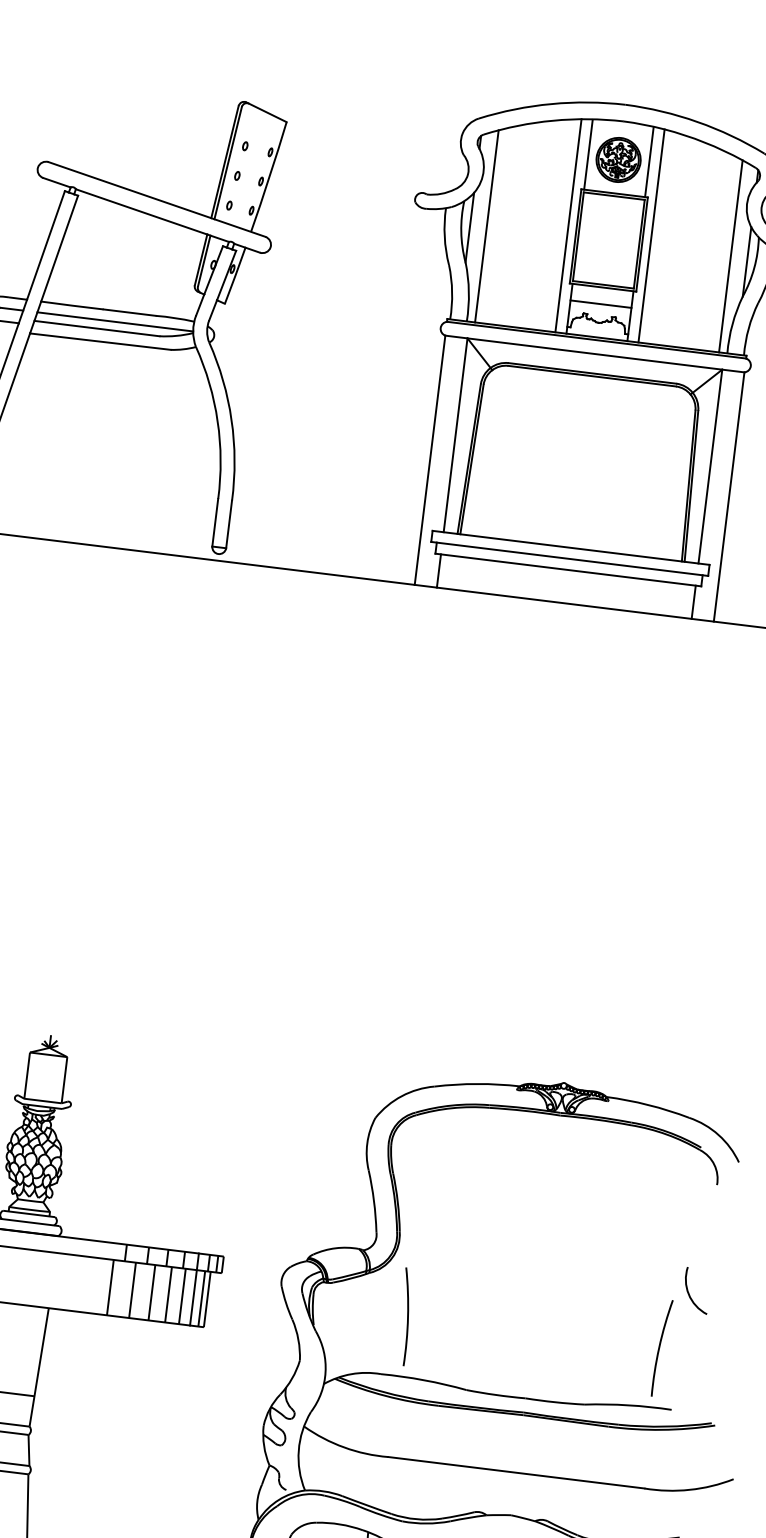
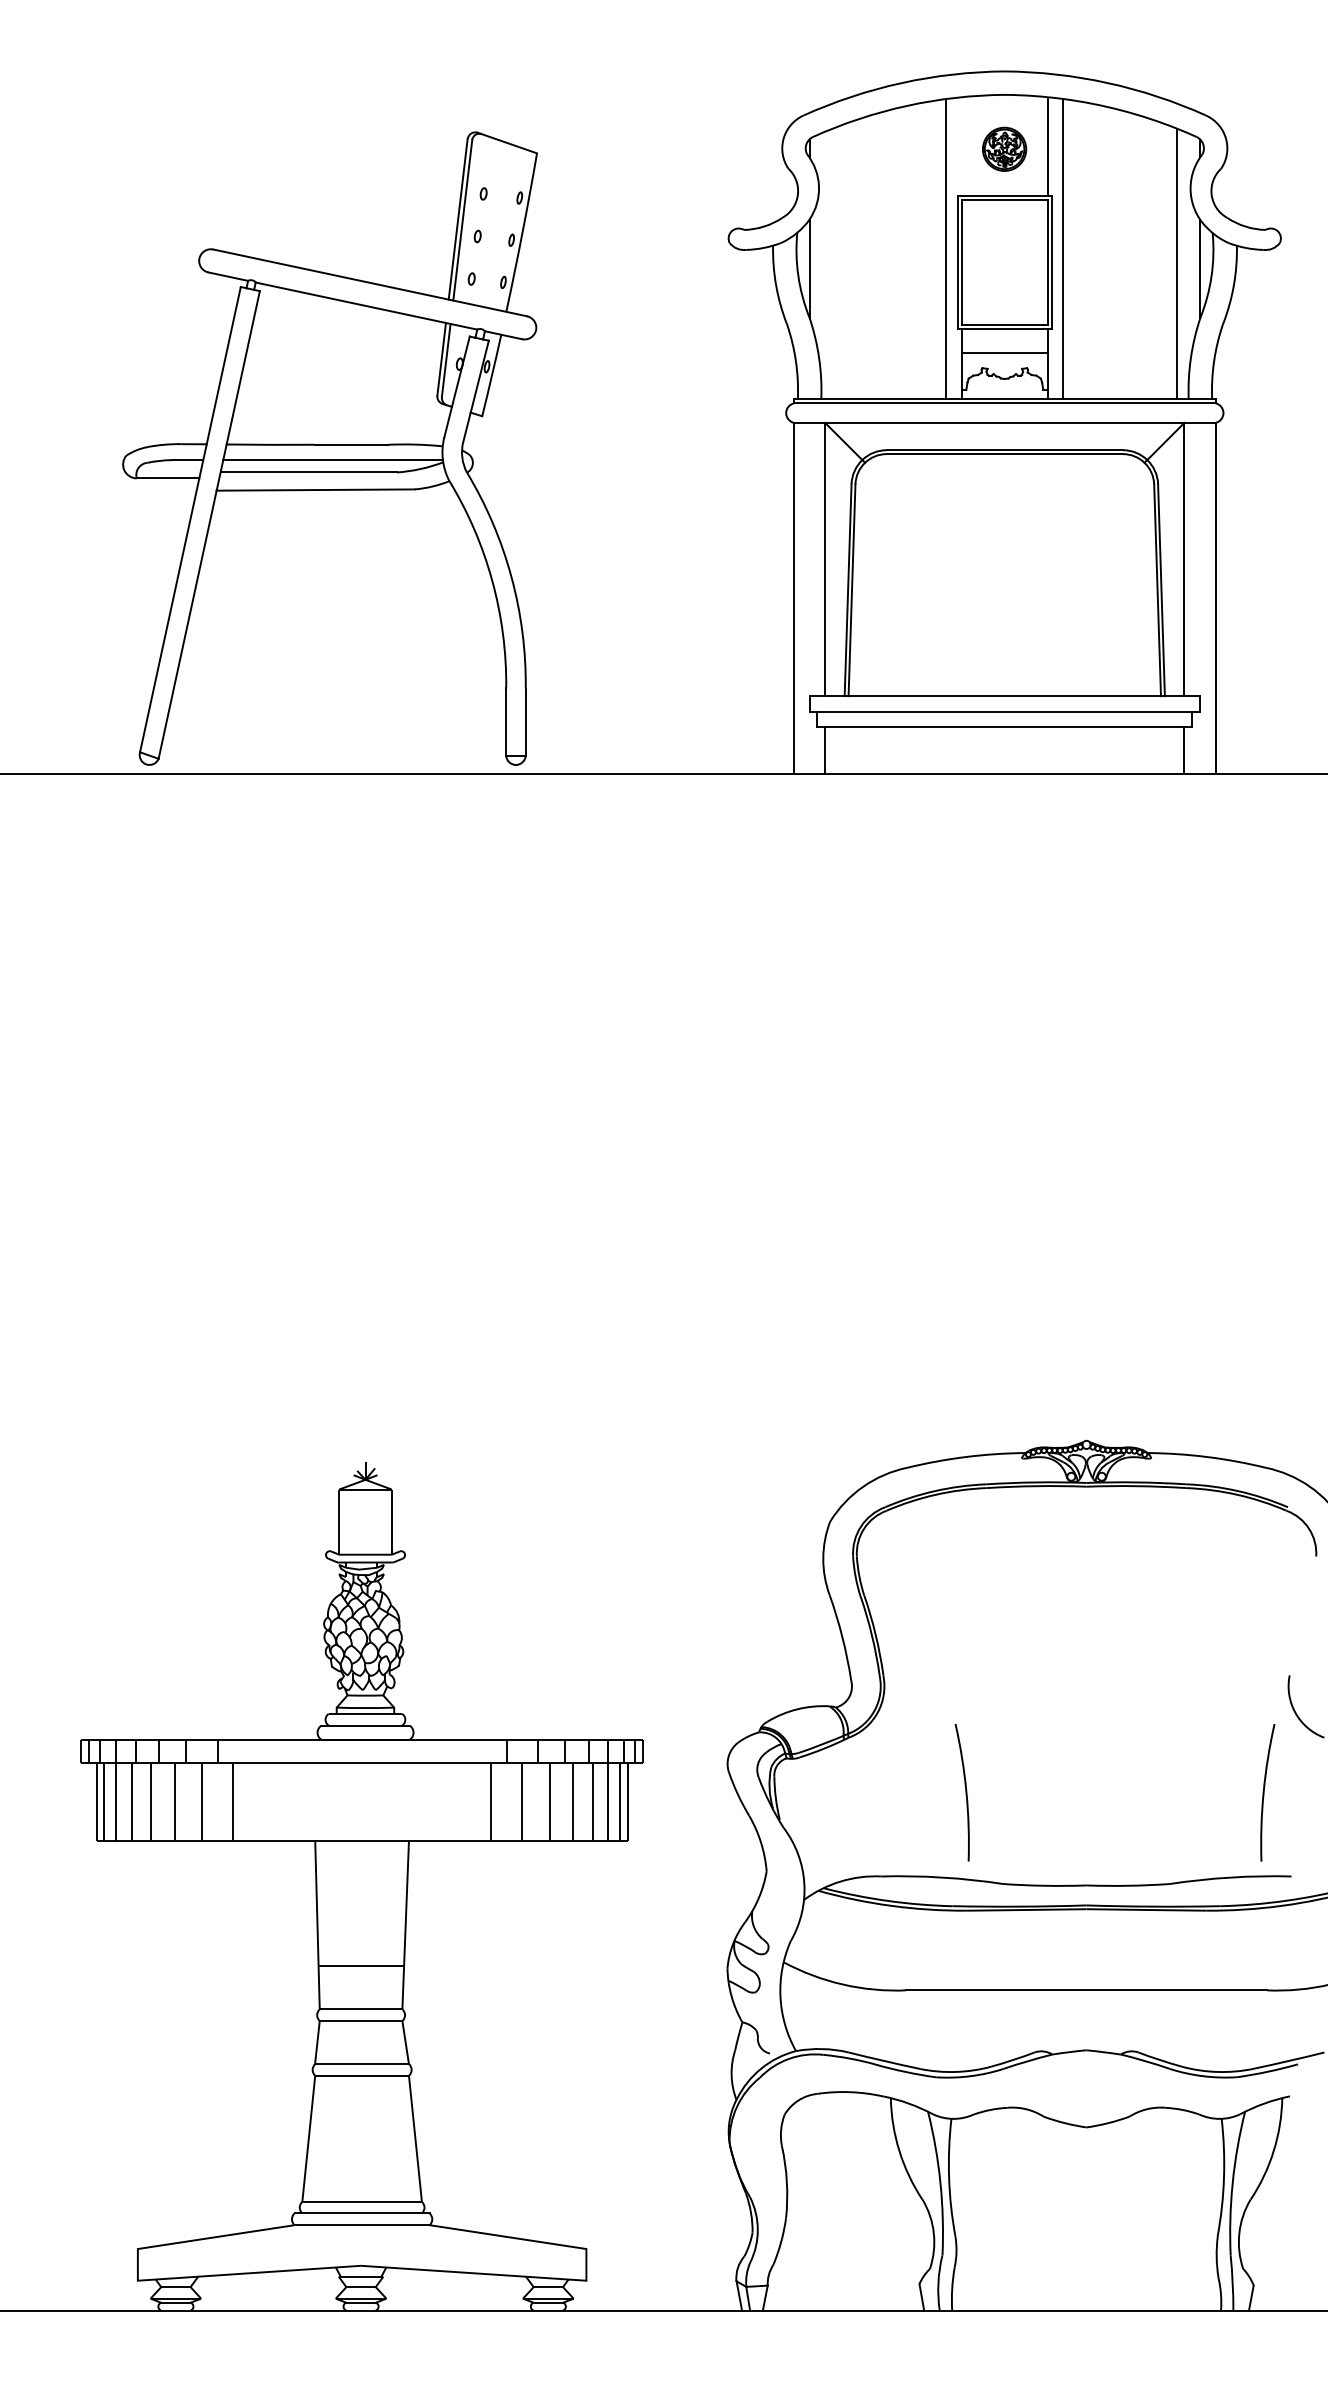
line: (588, 154) -> (961, 147), removed
part: (618, 160) -> (1004, 149), size x0.7
line: (486, 225) -> (832, 263), removed
curve: (407, 1316) -> (965, 1792), moved

